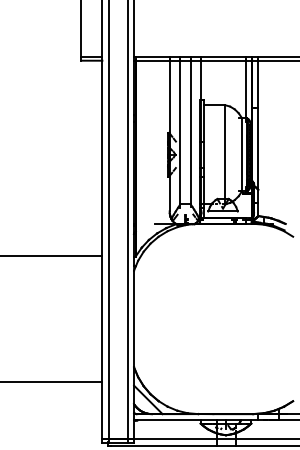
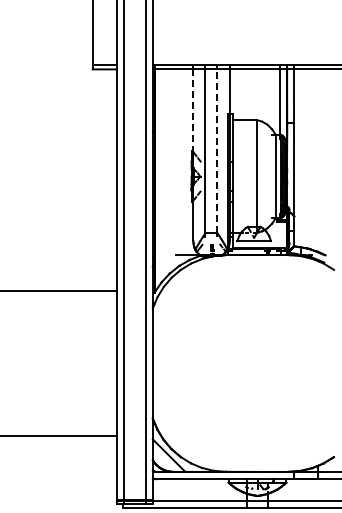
line: (169, 97) -> (193, 111), solid -> dashed
line: (190, 132) -> (217, 151), solid -> dashed

